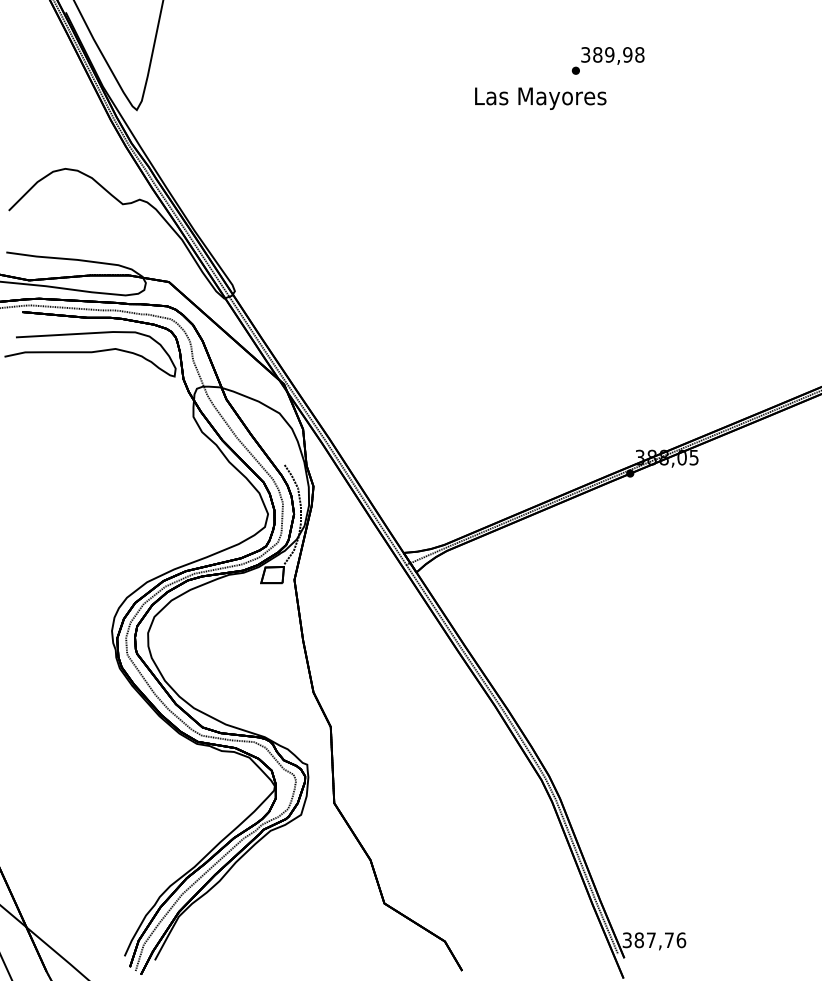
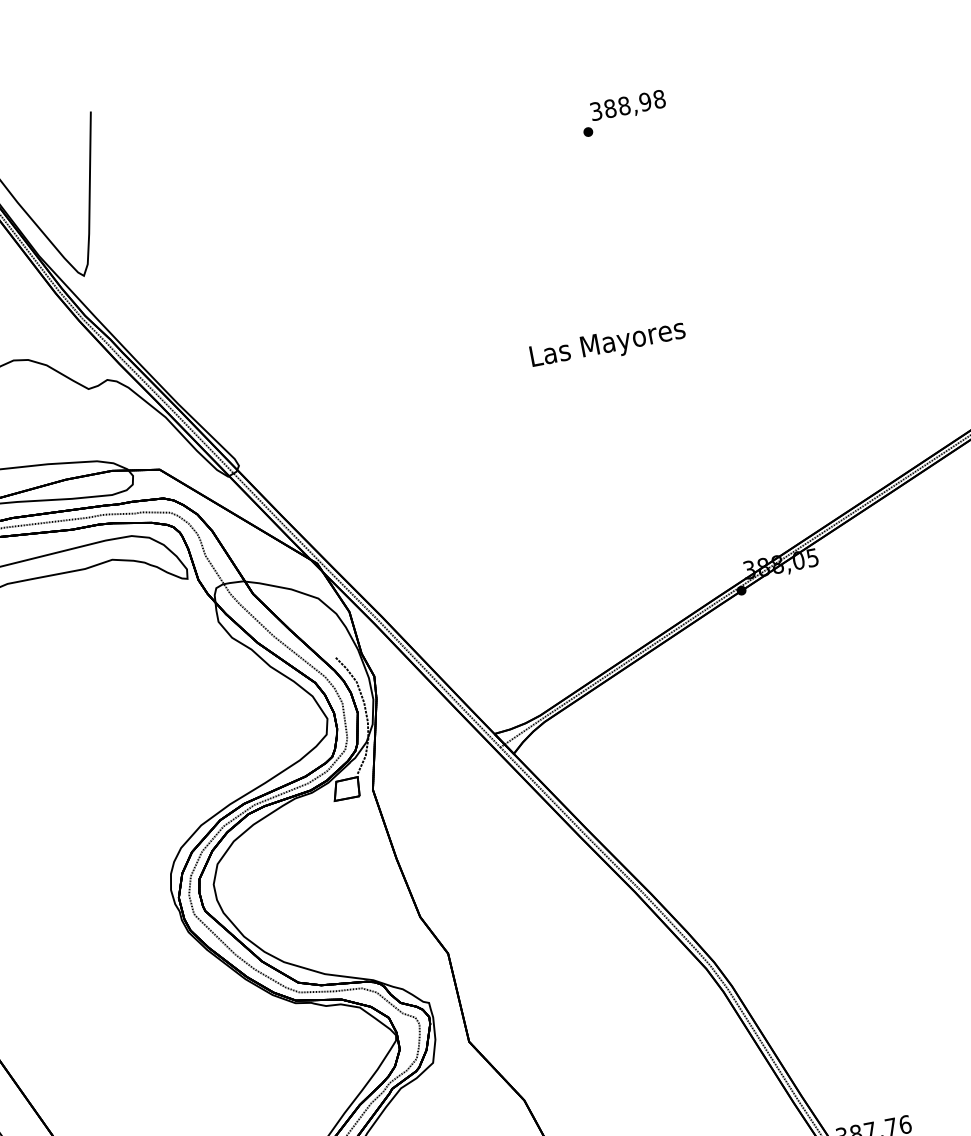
text: (609, 54) -> (623, 105), 389,98 -> 388,98
text: (540, 98) -> (607, 344), moved

